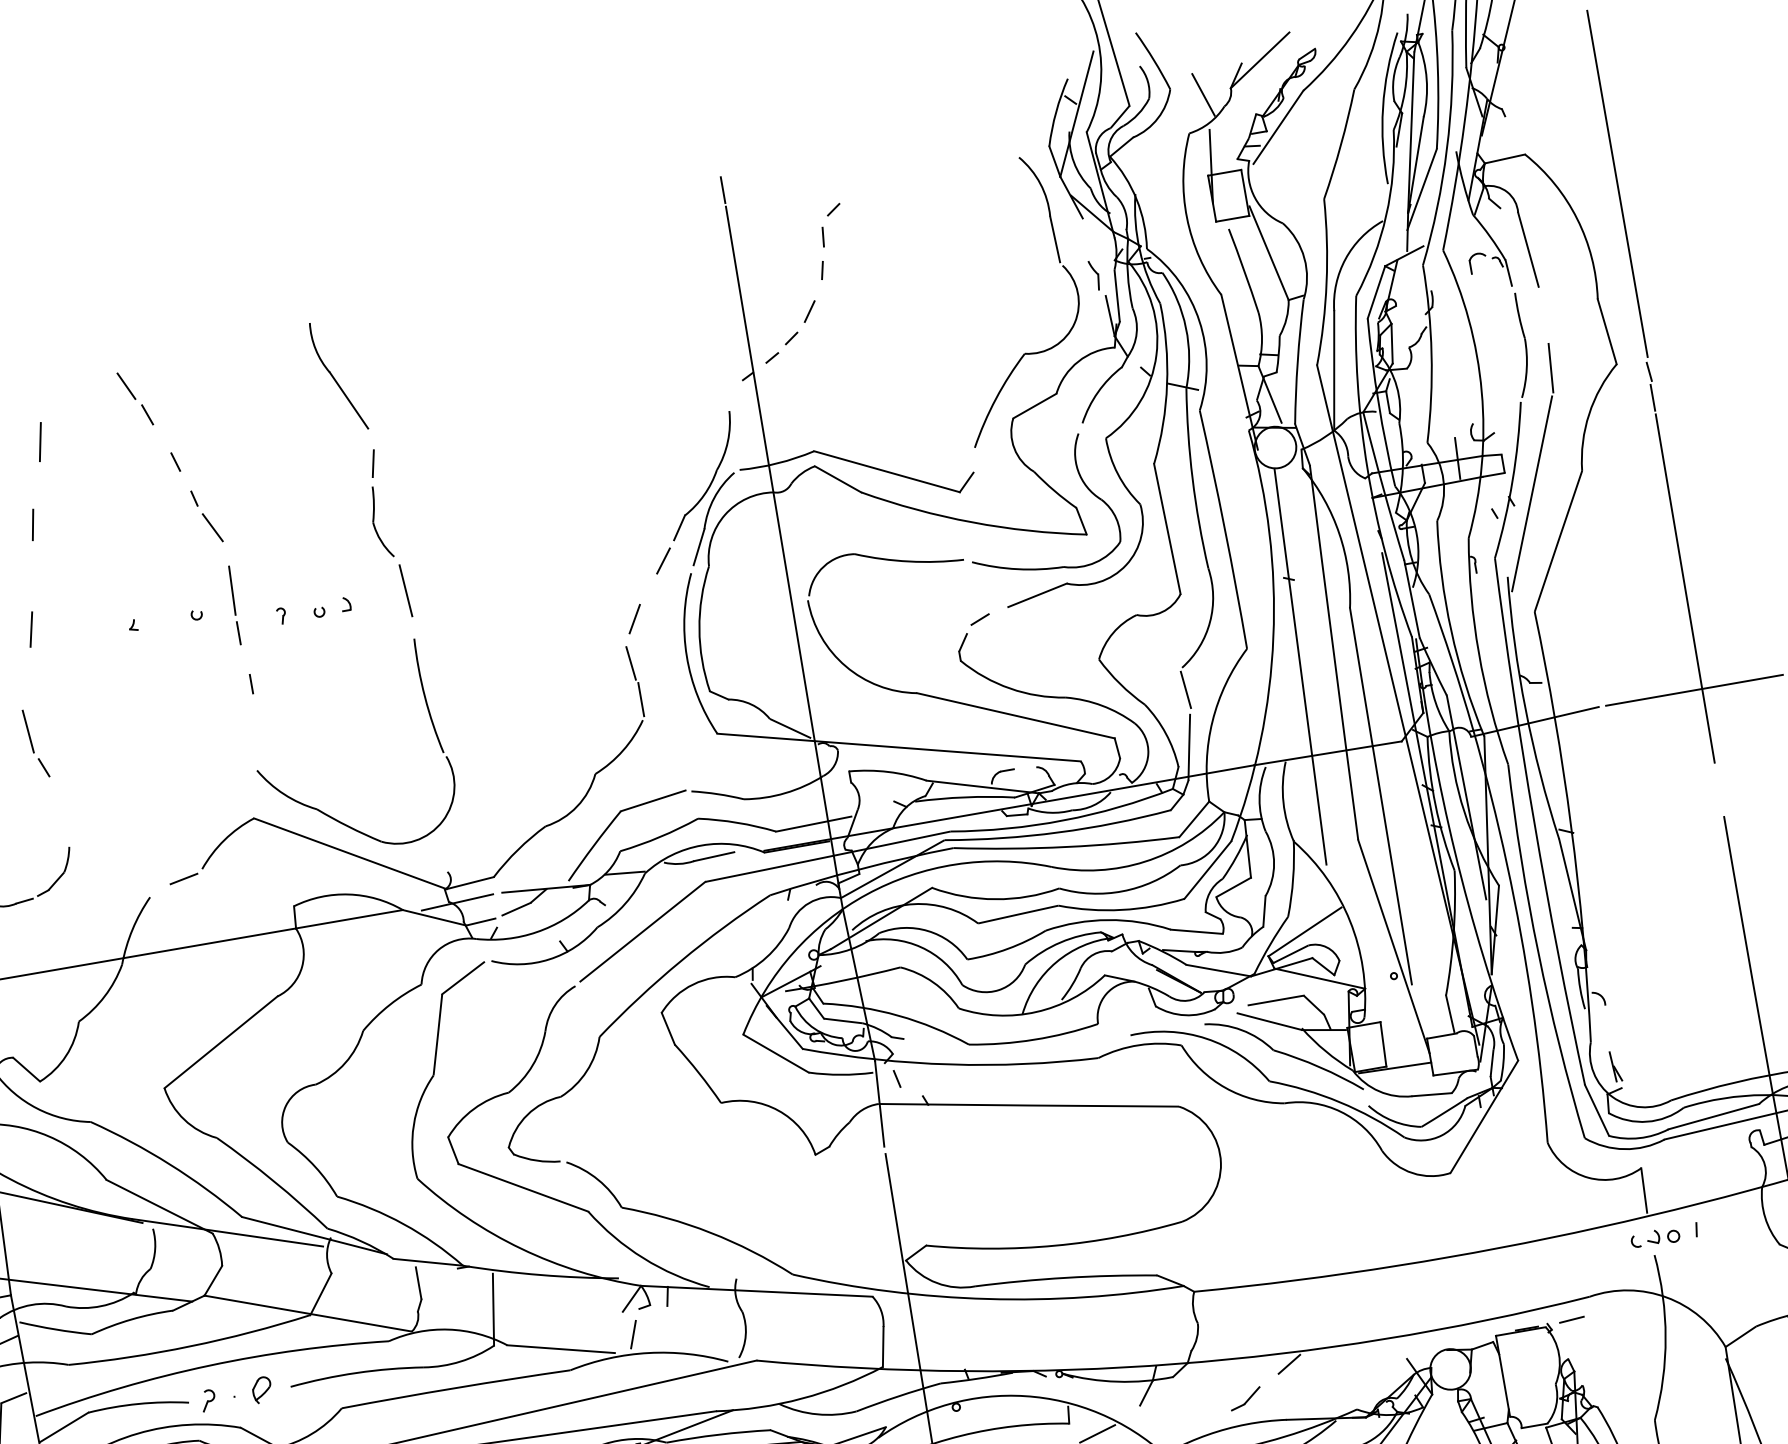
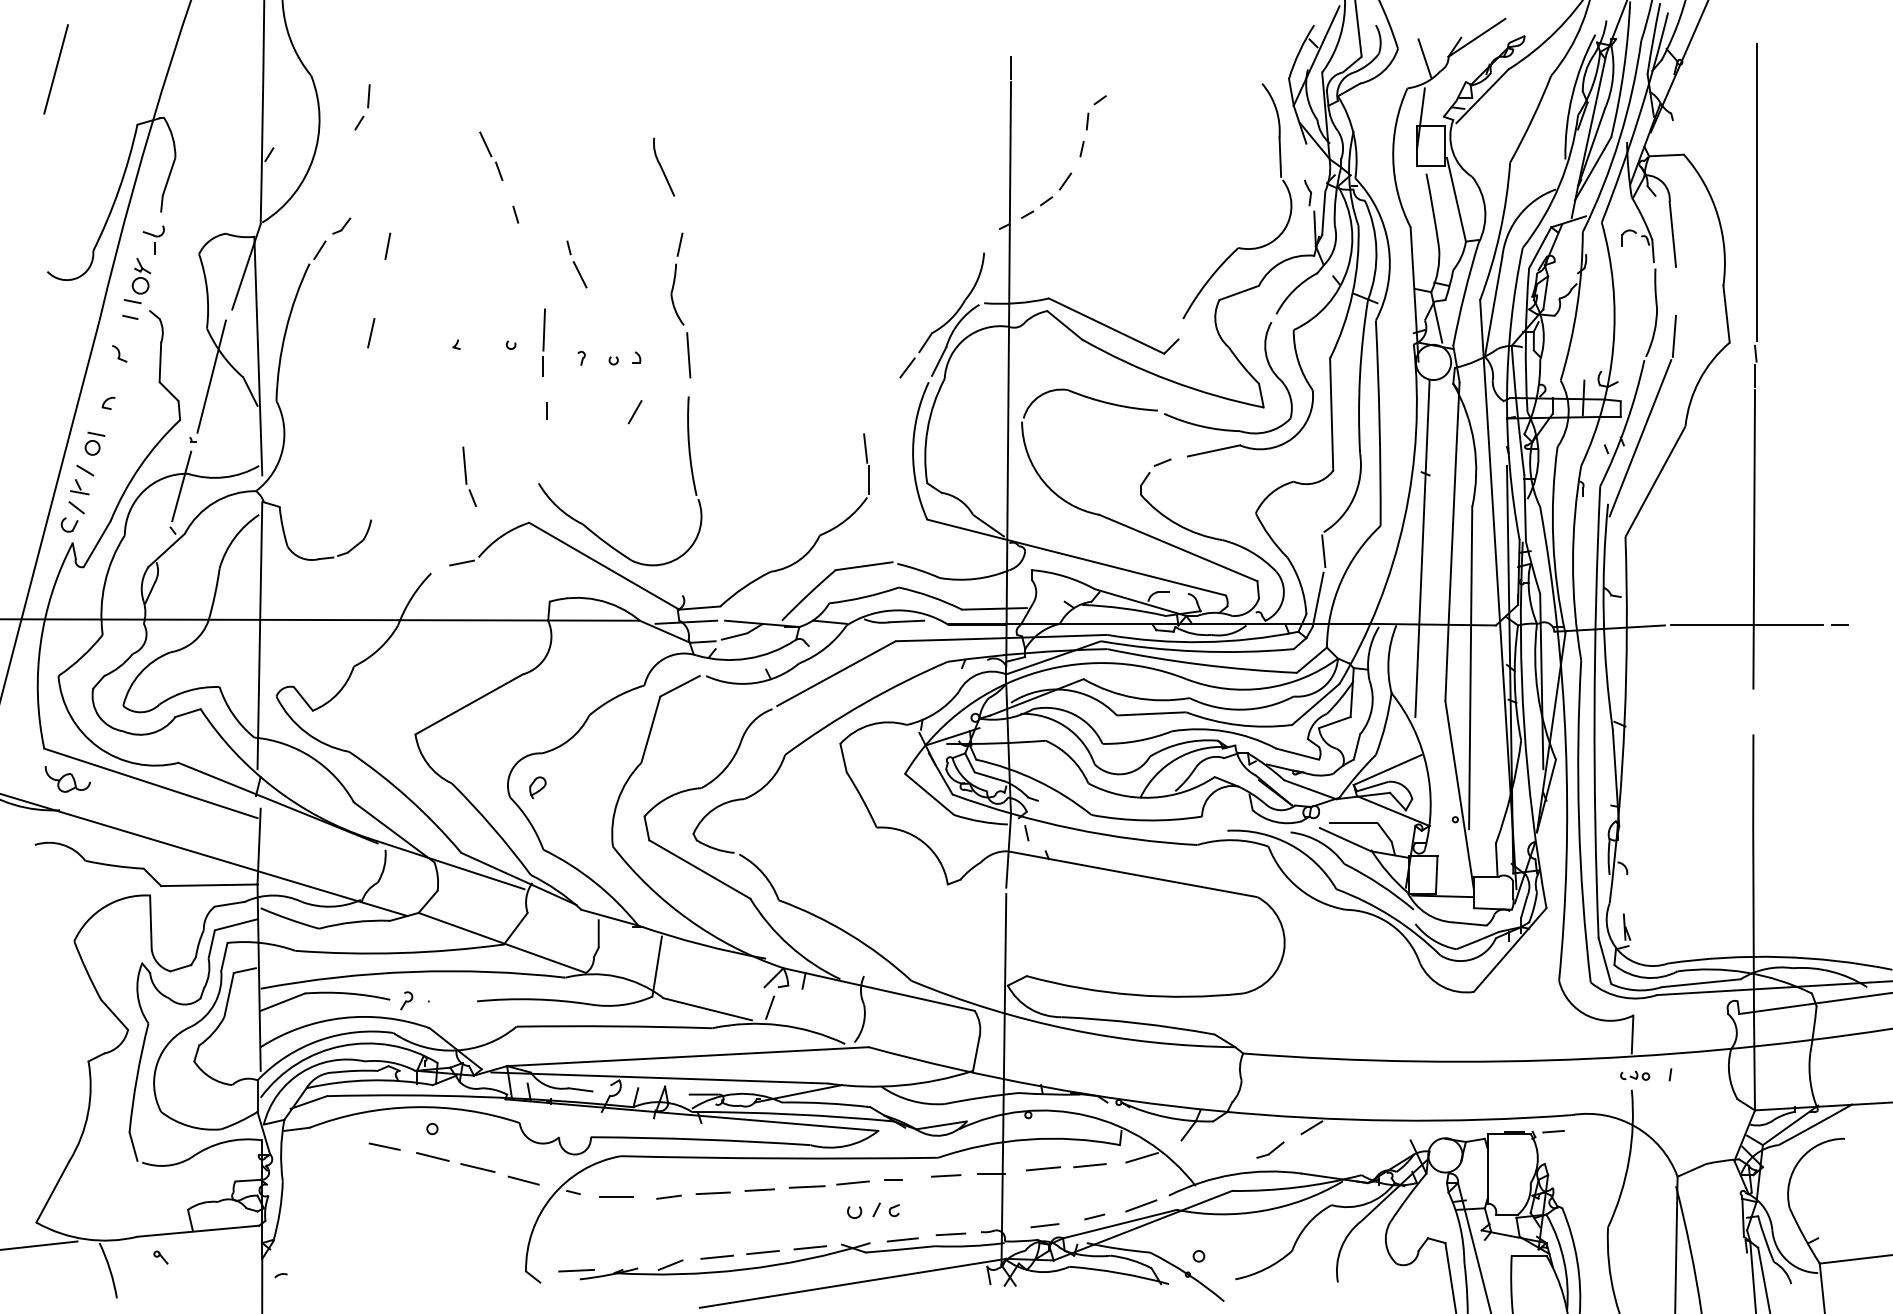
part: (338, 375) -> (663, 166), size x0.6
line: (39, 442) -> (405, 178), removed
part: (206, 516) -> (576, 264), moved
line: (634, 619) -> (634, 412), moved
part: (35, 743) -> (469, 476), moved
part: (1655, 1237) -> (1635, 1075), size x0.7
part: (261, 1389) -> (537, 787), moved

